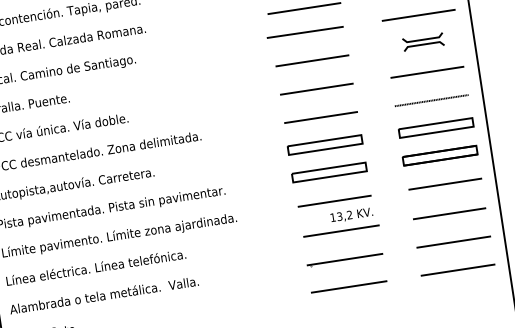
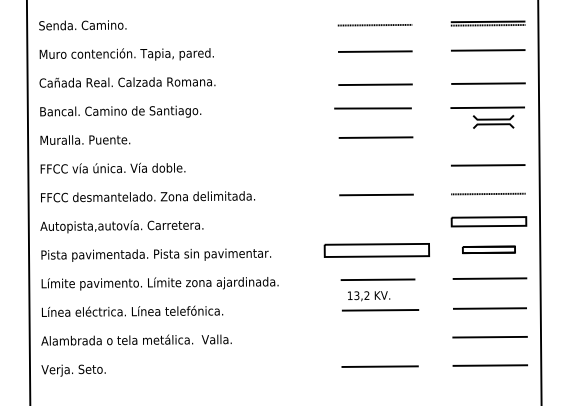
part: (423, 41) -> (493, 121), moved
line: (316, 89) -> (376, 166), removed
part: (324, 144) -> (376, 222), removed
part: (439, 155) -> (488, 249), size x0.7
part: (328, 172) -> (376, 250), size x1.4
text: (352, 215) -> (369, 296), moved
line: (344, 260) -> (379, 339), removed

